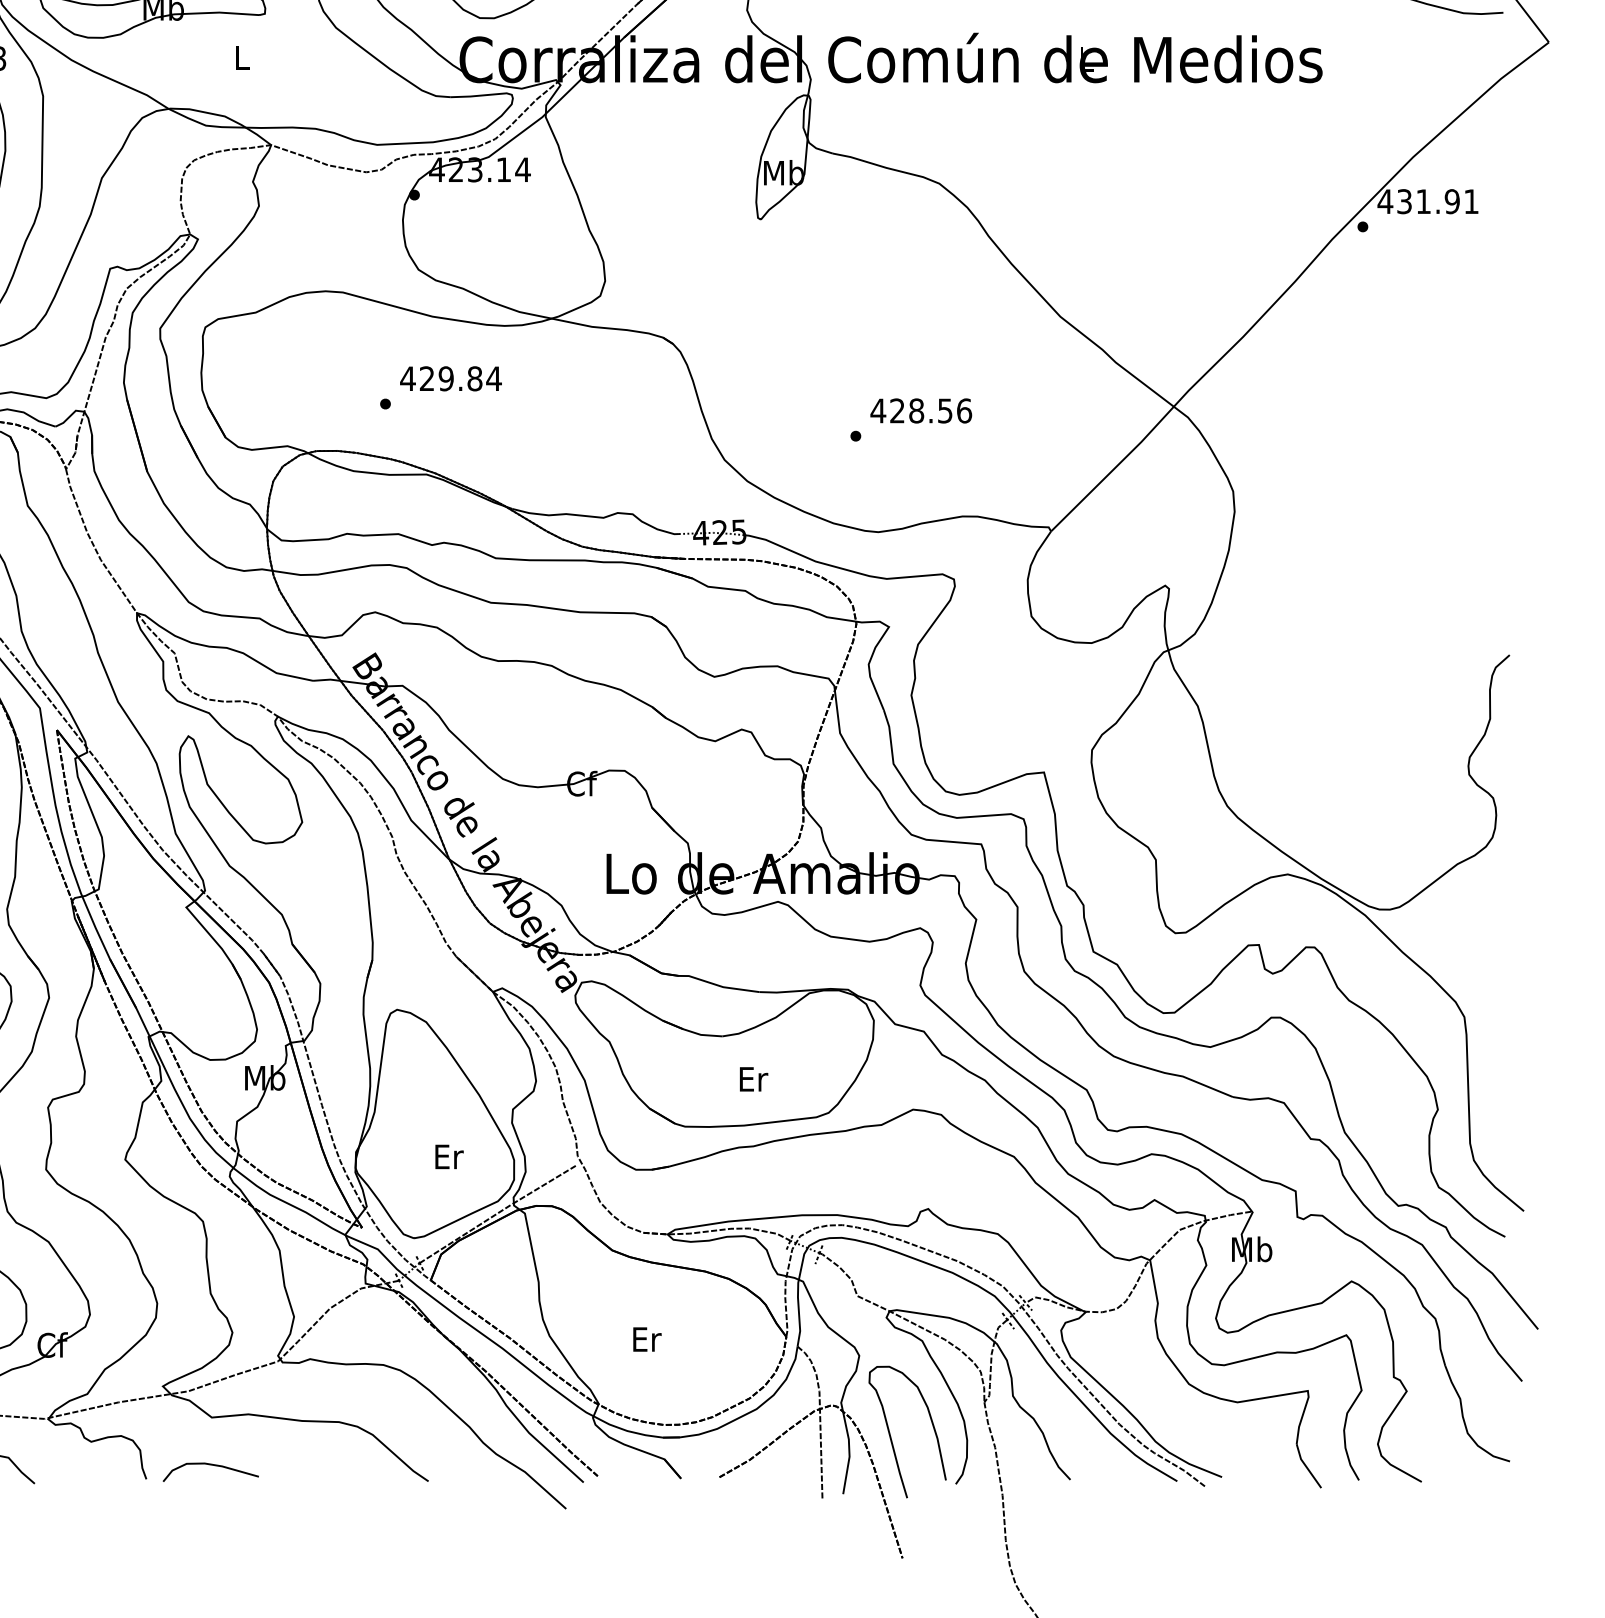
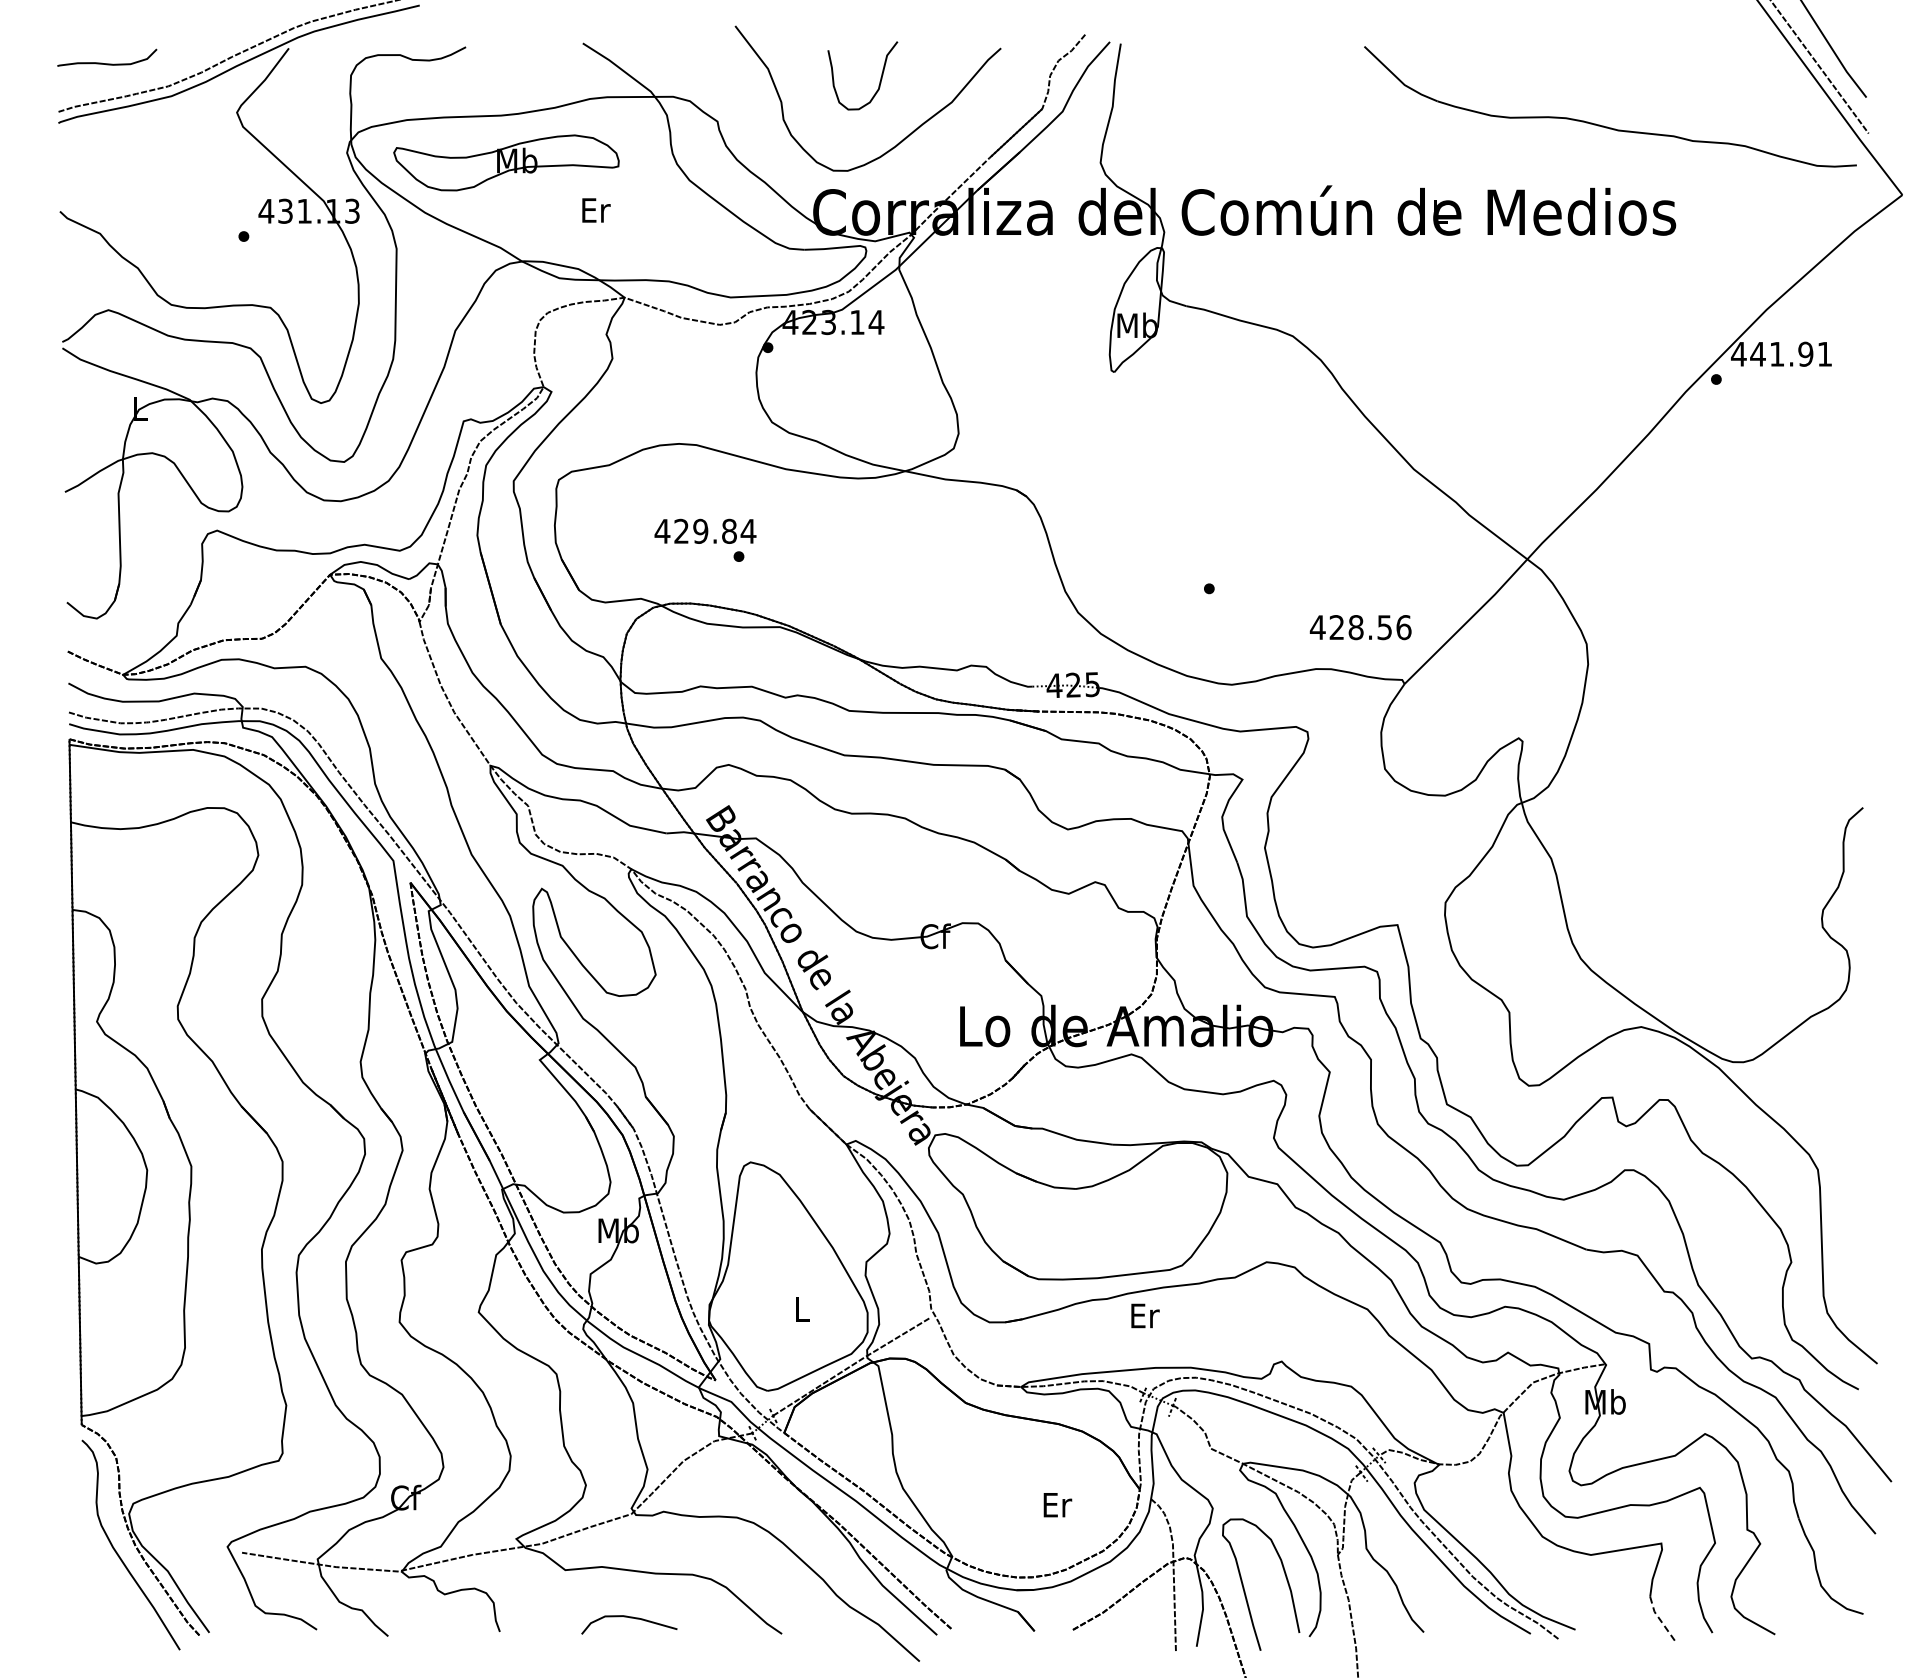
text: (243, 57) -> (596, 210), L -> Er
text: (1404, 200) -> (1757, 353), 431.91 -> 441.91
text: (451, 377) -> (705, 530), moved
text: (921, 410) -> (1360, 627), moved
text: (754, 1078) -> (1145, 1315), moved
text: (450, 1156) -> (803, 1309), Er -> L
text: (647, 1339) -> (1057, 1505), moved
curve: (211, 1465) -> (629, 1618), moved
line: (1307, 1466) -> (1660, 1619), solid -> dashed

